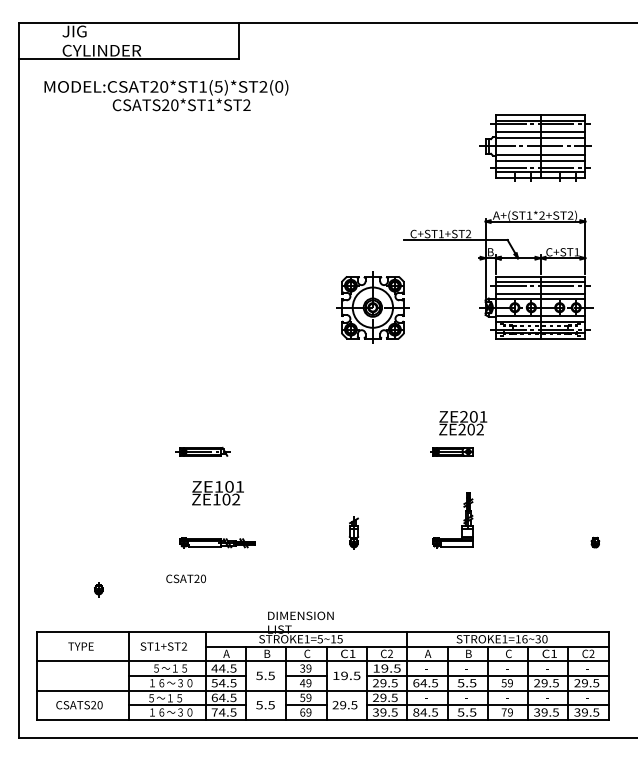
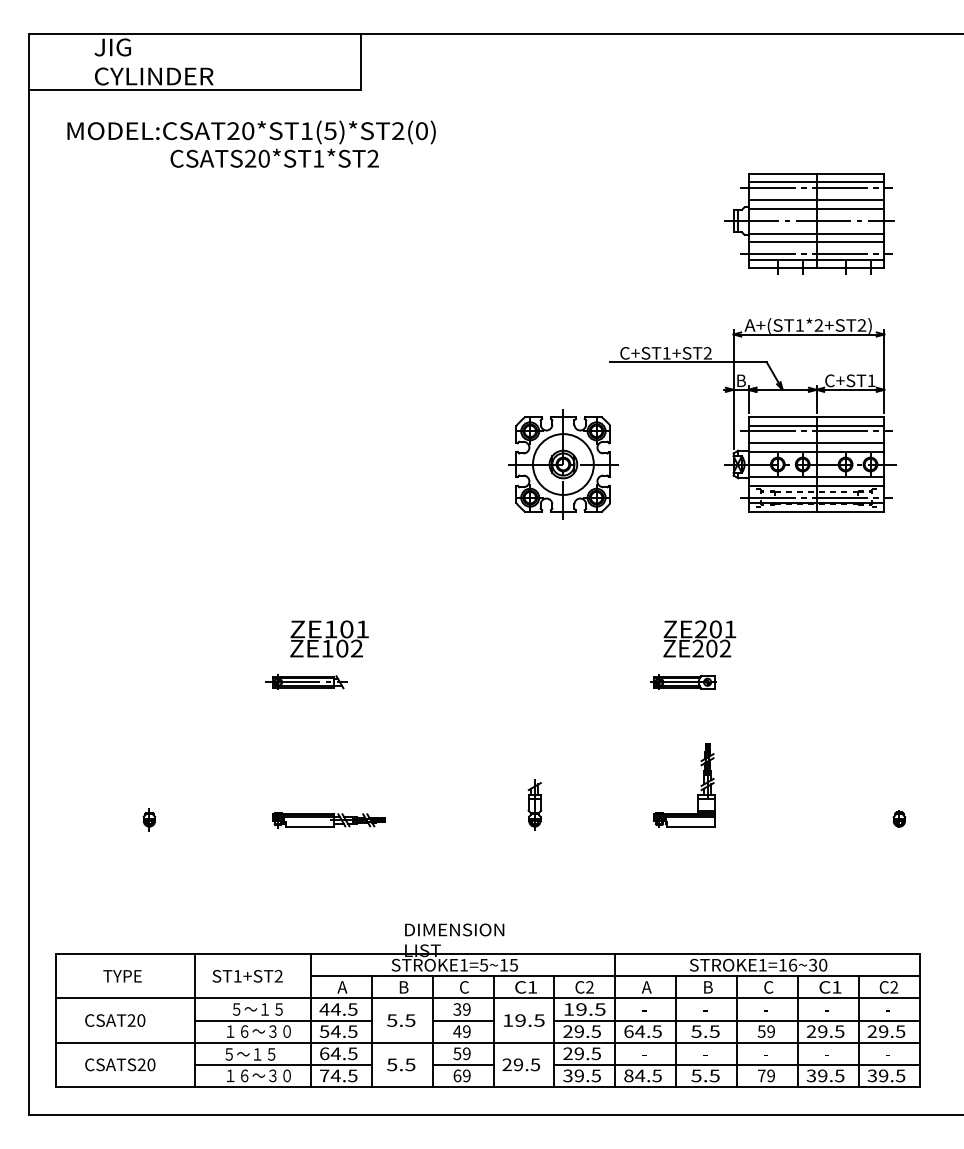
text: (217, 493) -> (328, 639), moved
text: (185, 578) -> (114, 1020), moved
part: (98, 589) -> (149, 819), moved

